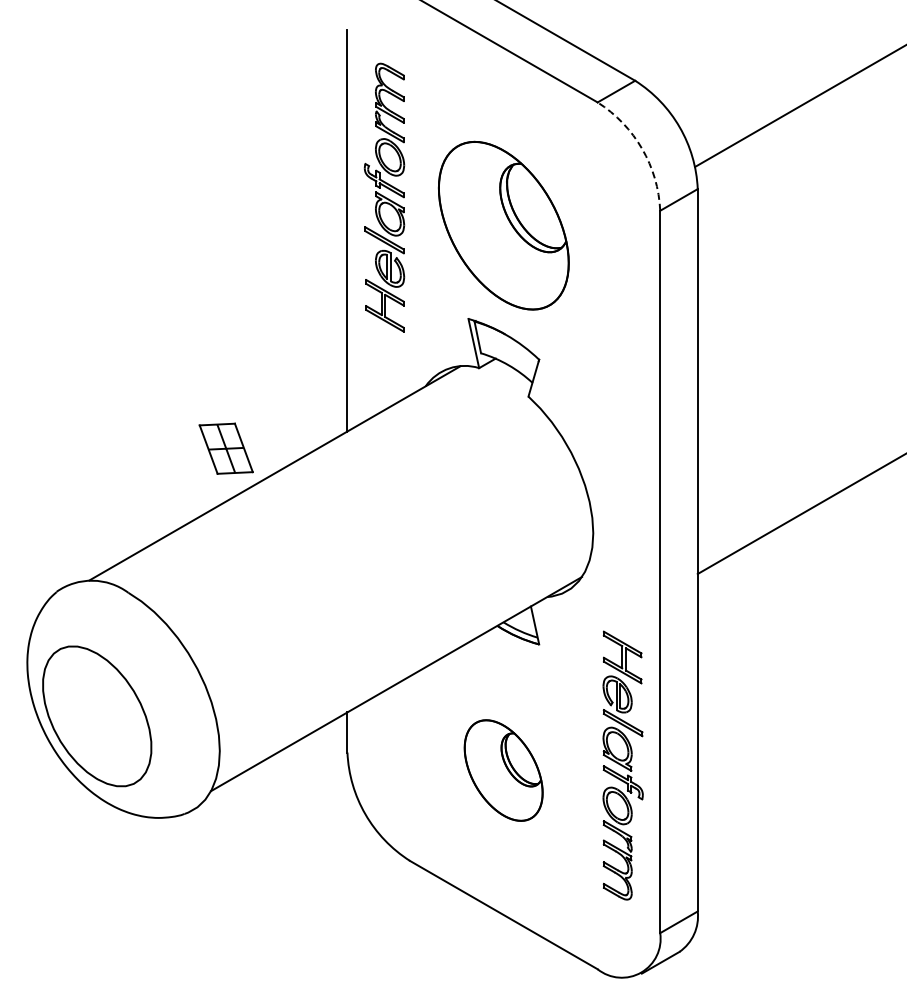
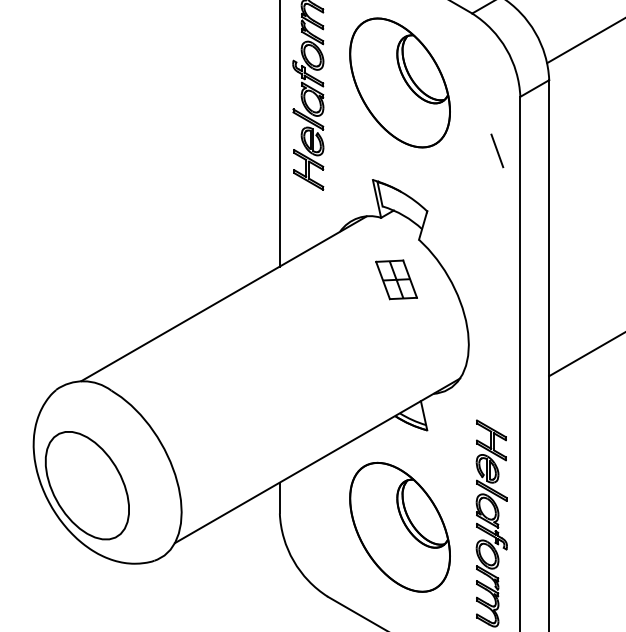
arc: (642, 148) -> (506, 48), dashed -> solid
part: (503, 225) -> (399, 82), moved
line: (629, 281) -> (496, 151), added
part: (225, 448) -> (395, 279), moved
part: (503, 770) -> (399, 527), size x1.67

